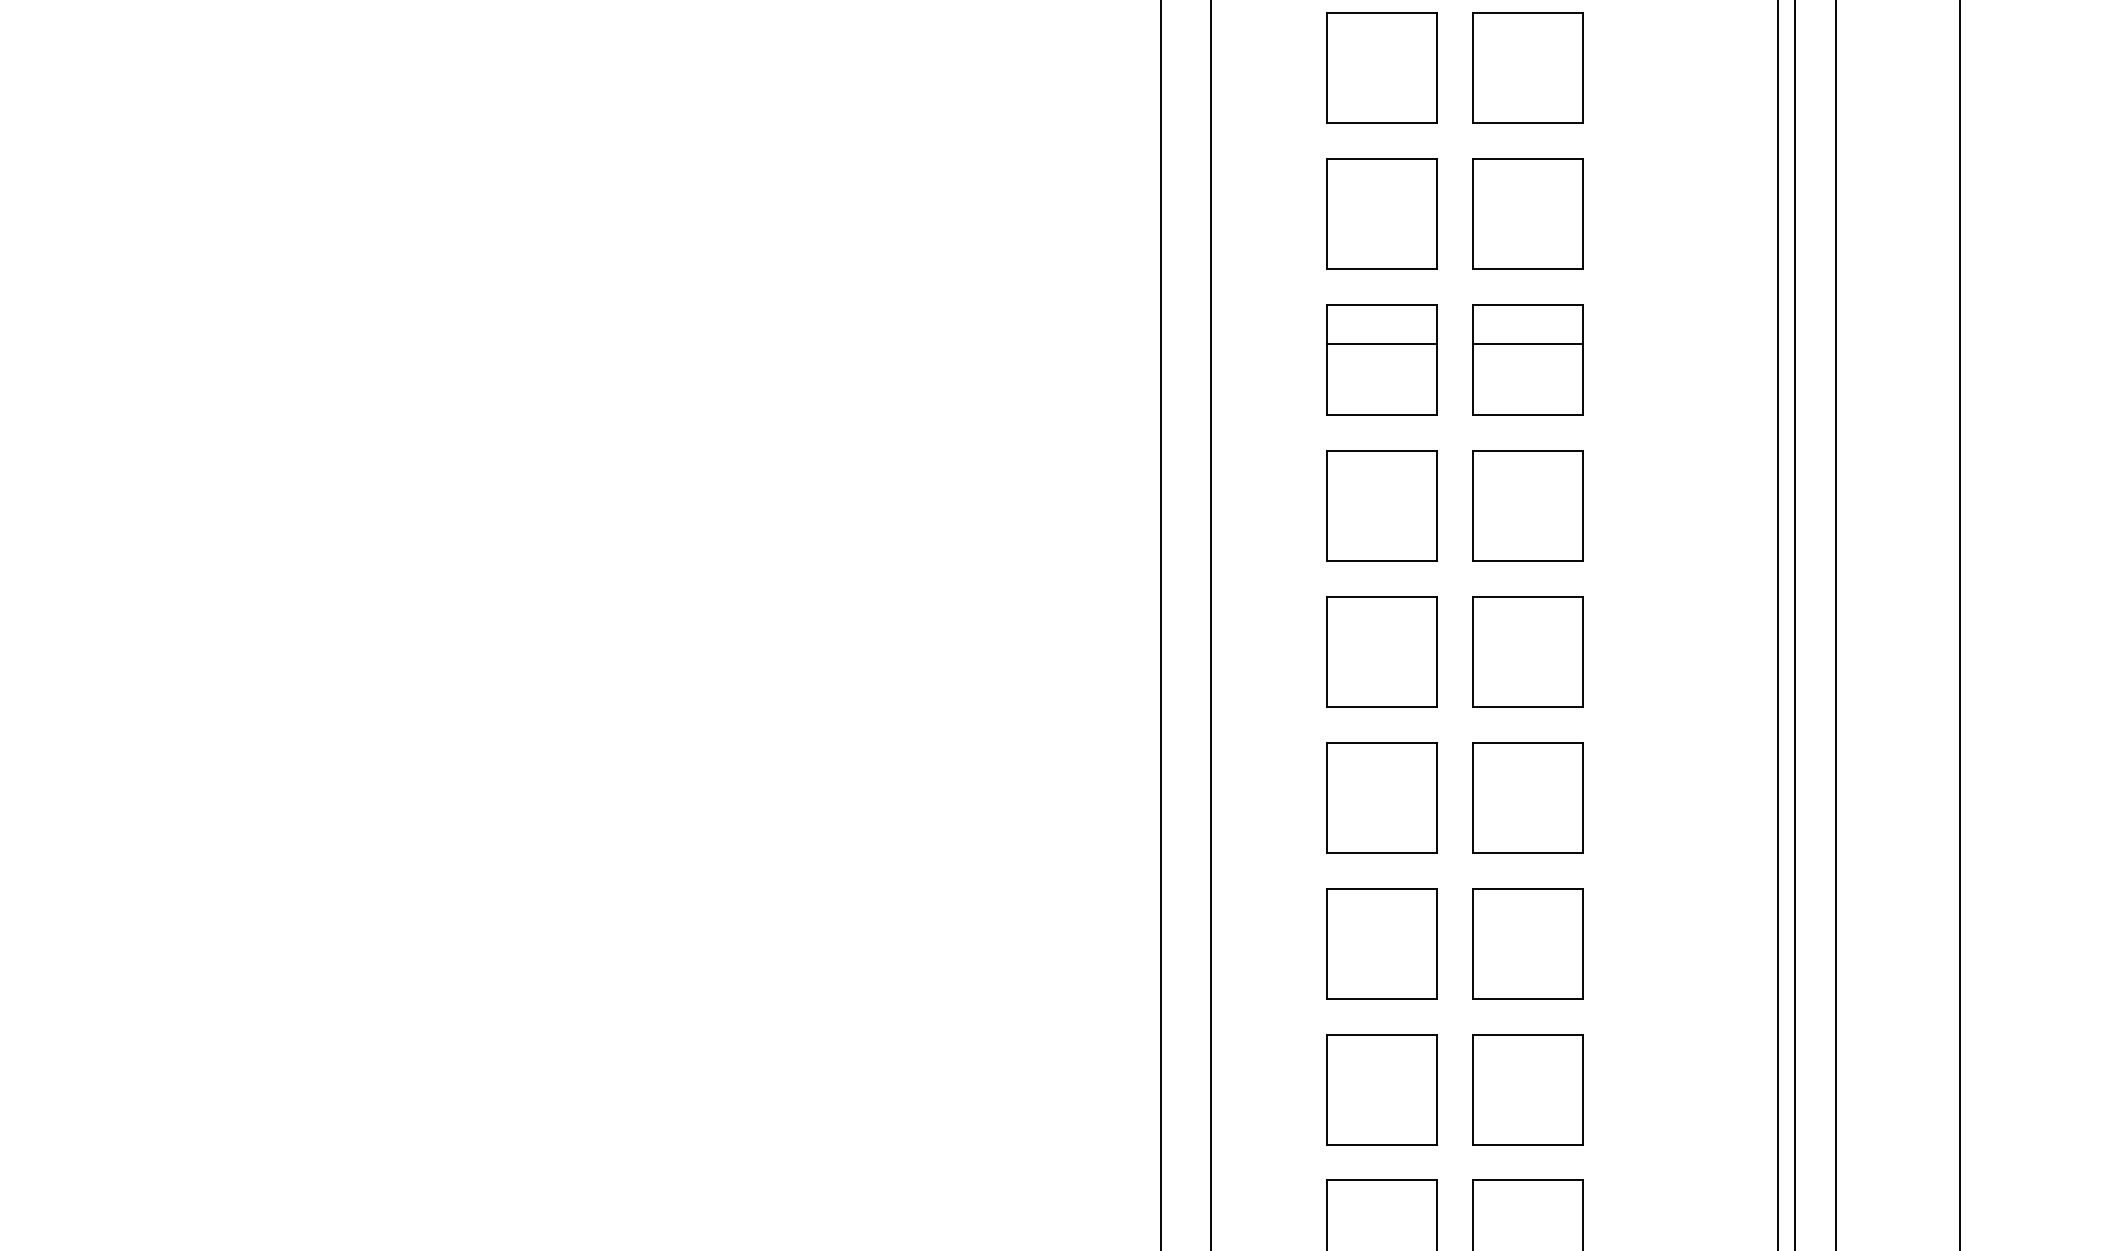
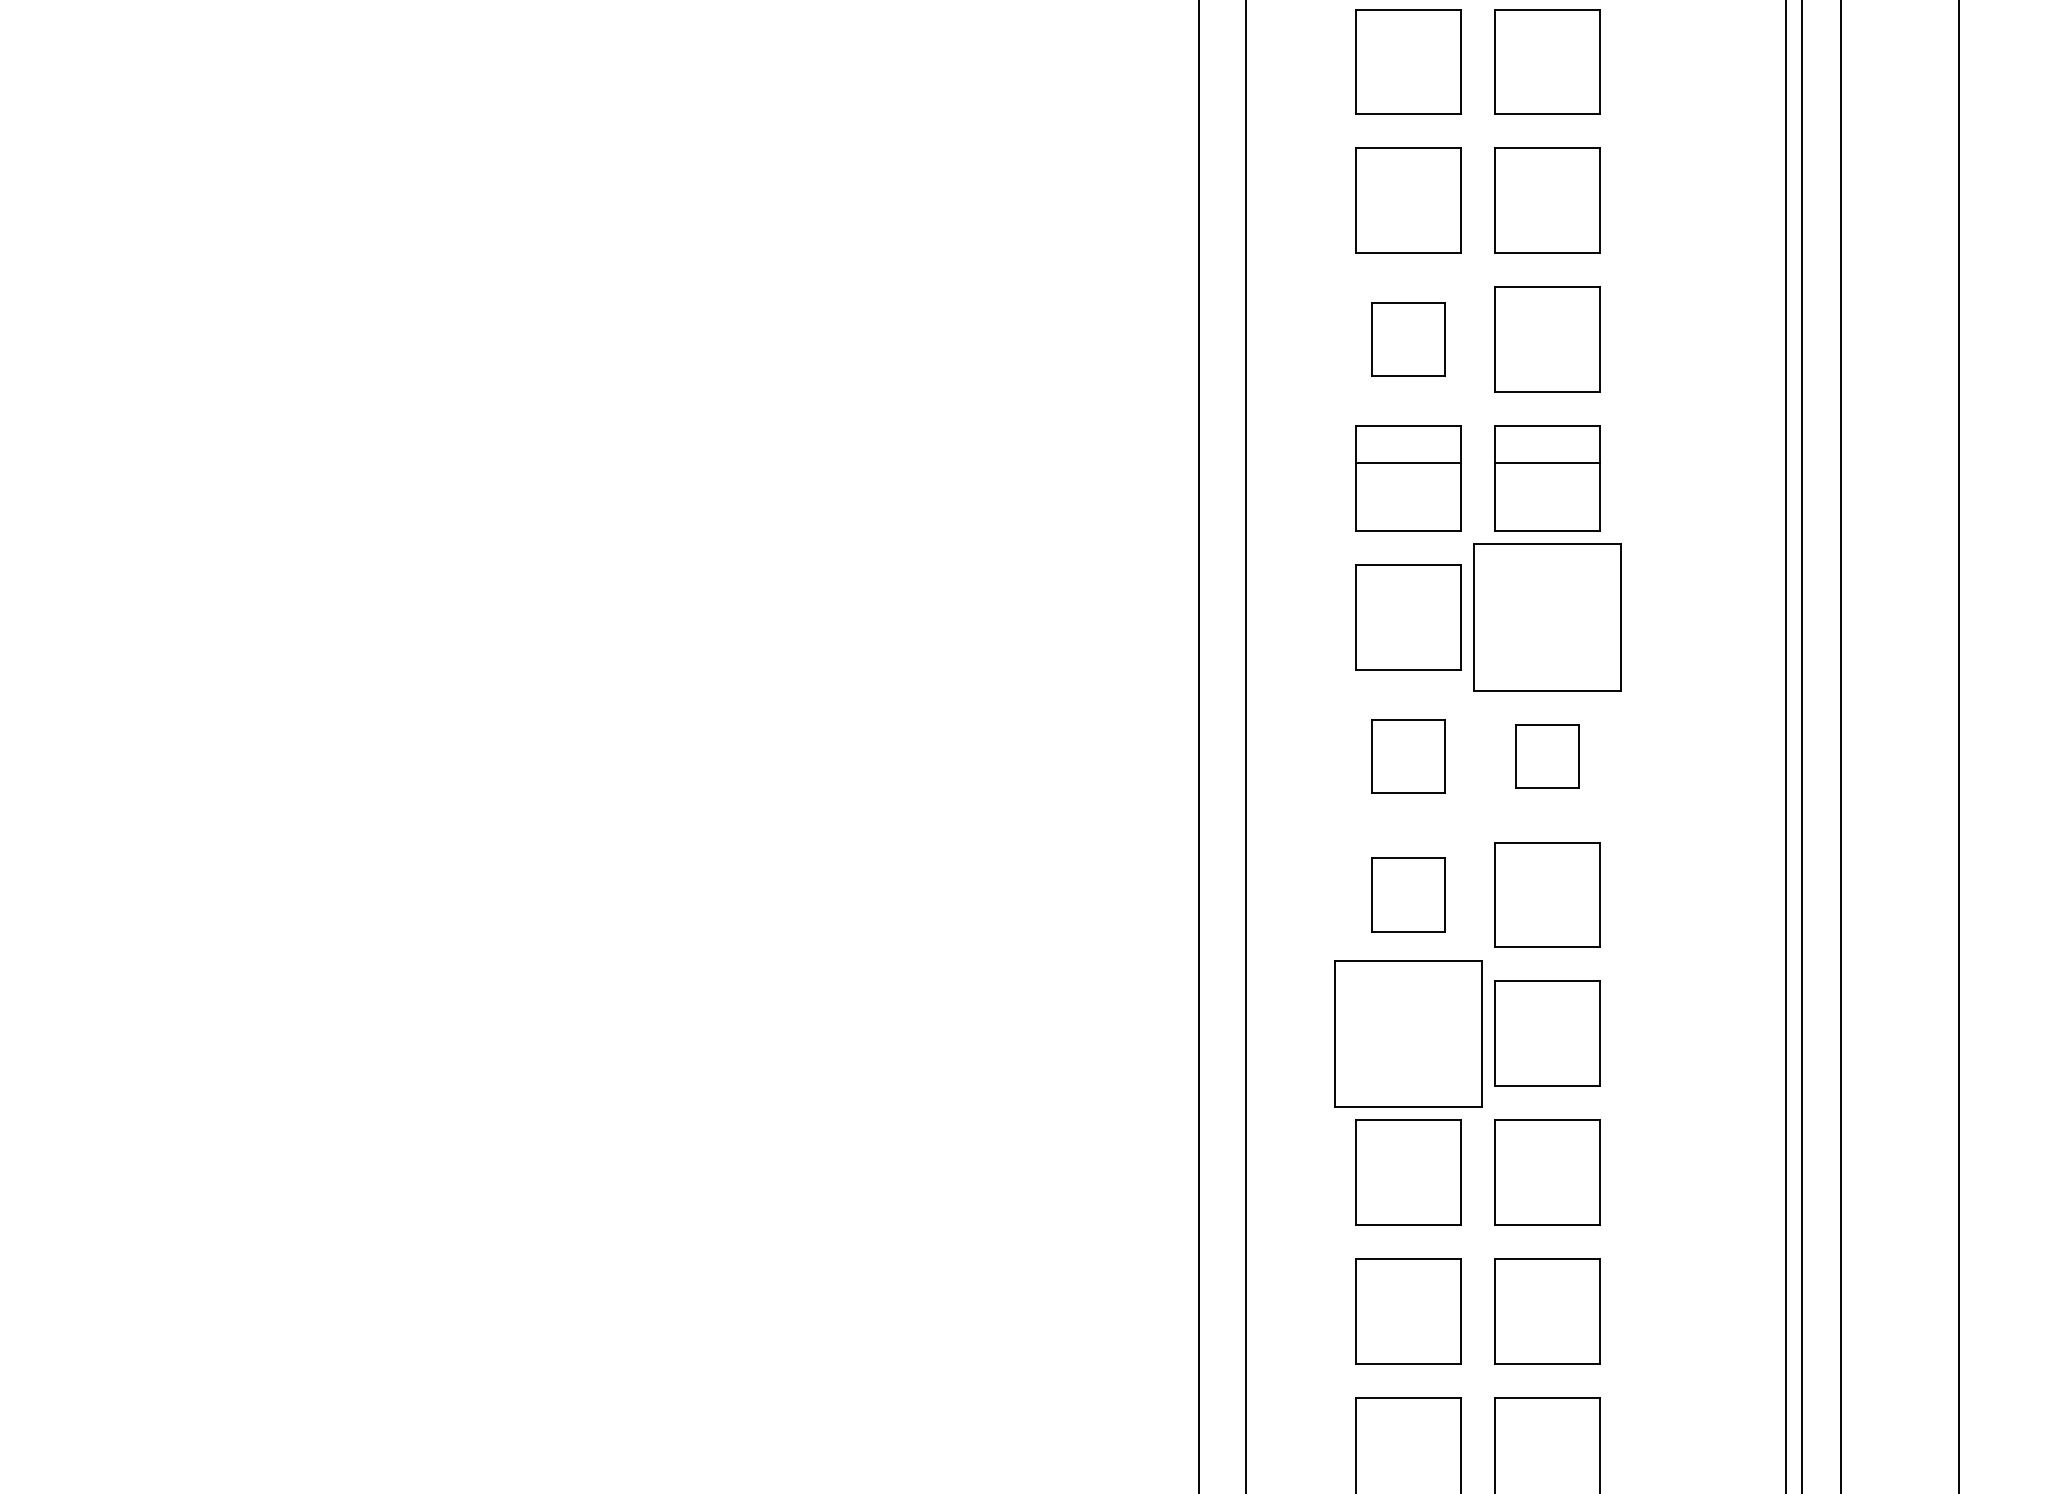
part: (1381, 213) -> (1408, 339), size x0.7
part: (1527, 506) -> (1547, 617), size x1.4
part: (1381, 652) -> (1408, 756), size x0.7
part: (1527, 652) -> (1547, 756), size x0.6
part: (1381, 797) -> (1408, 894), size x0.7
part: (1381, 943) -> (1408, 1033), size x1.4

